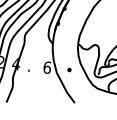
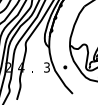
text: (47, 67) -> (47, 67), 6 -> 3

